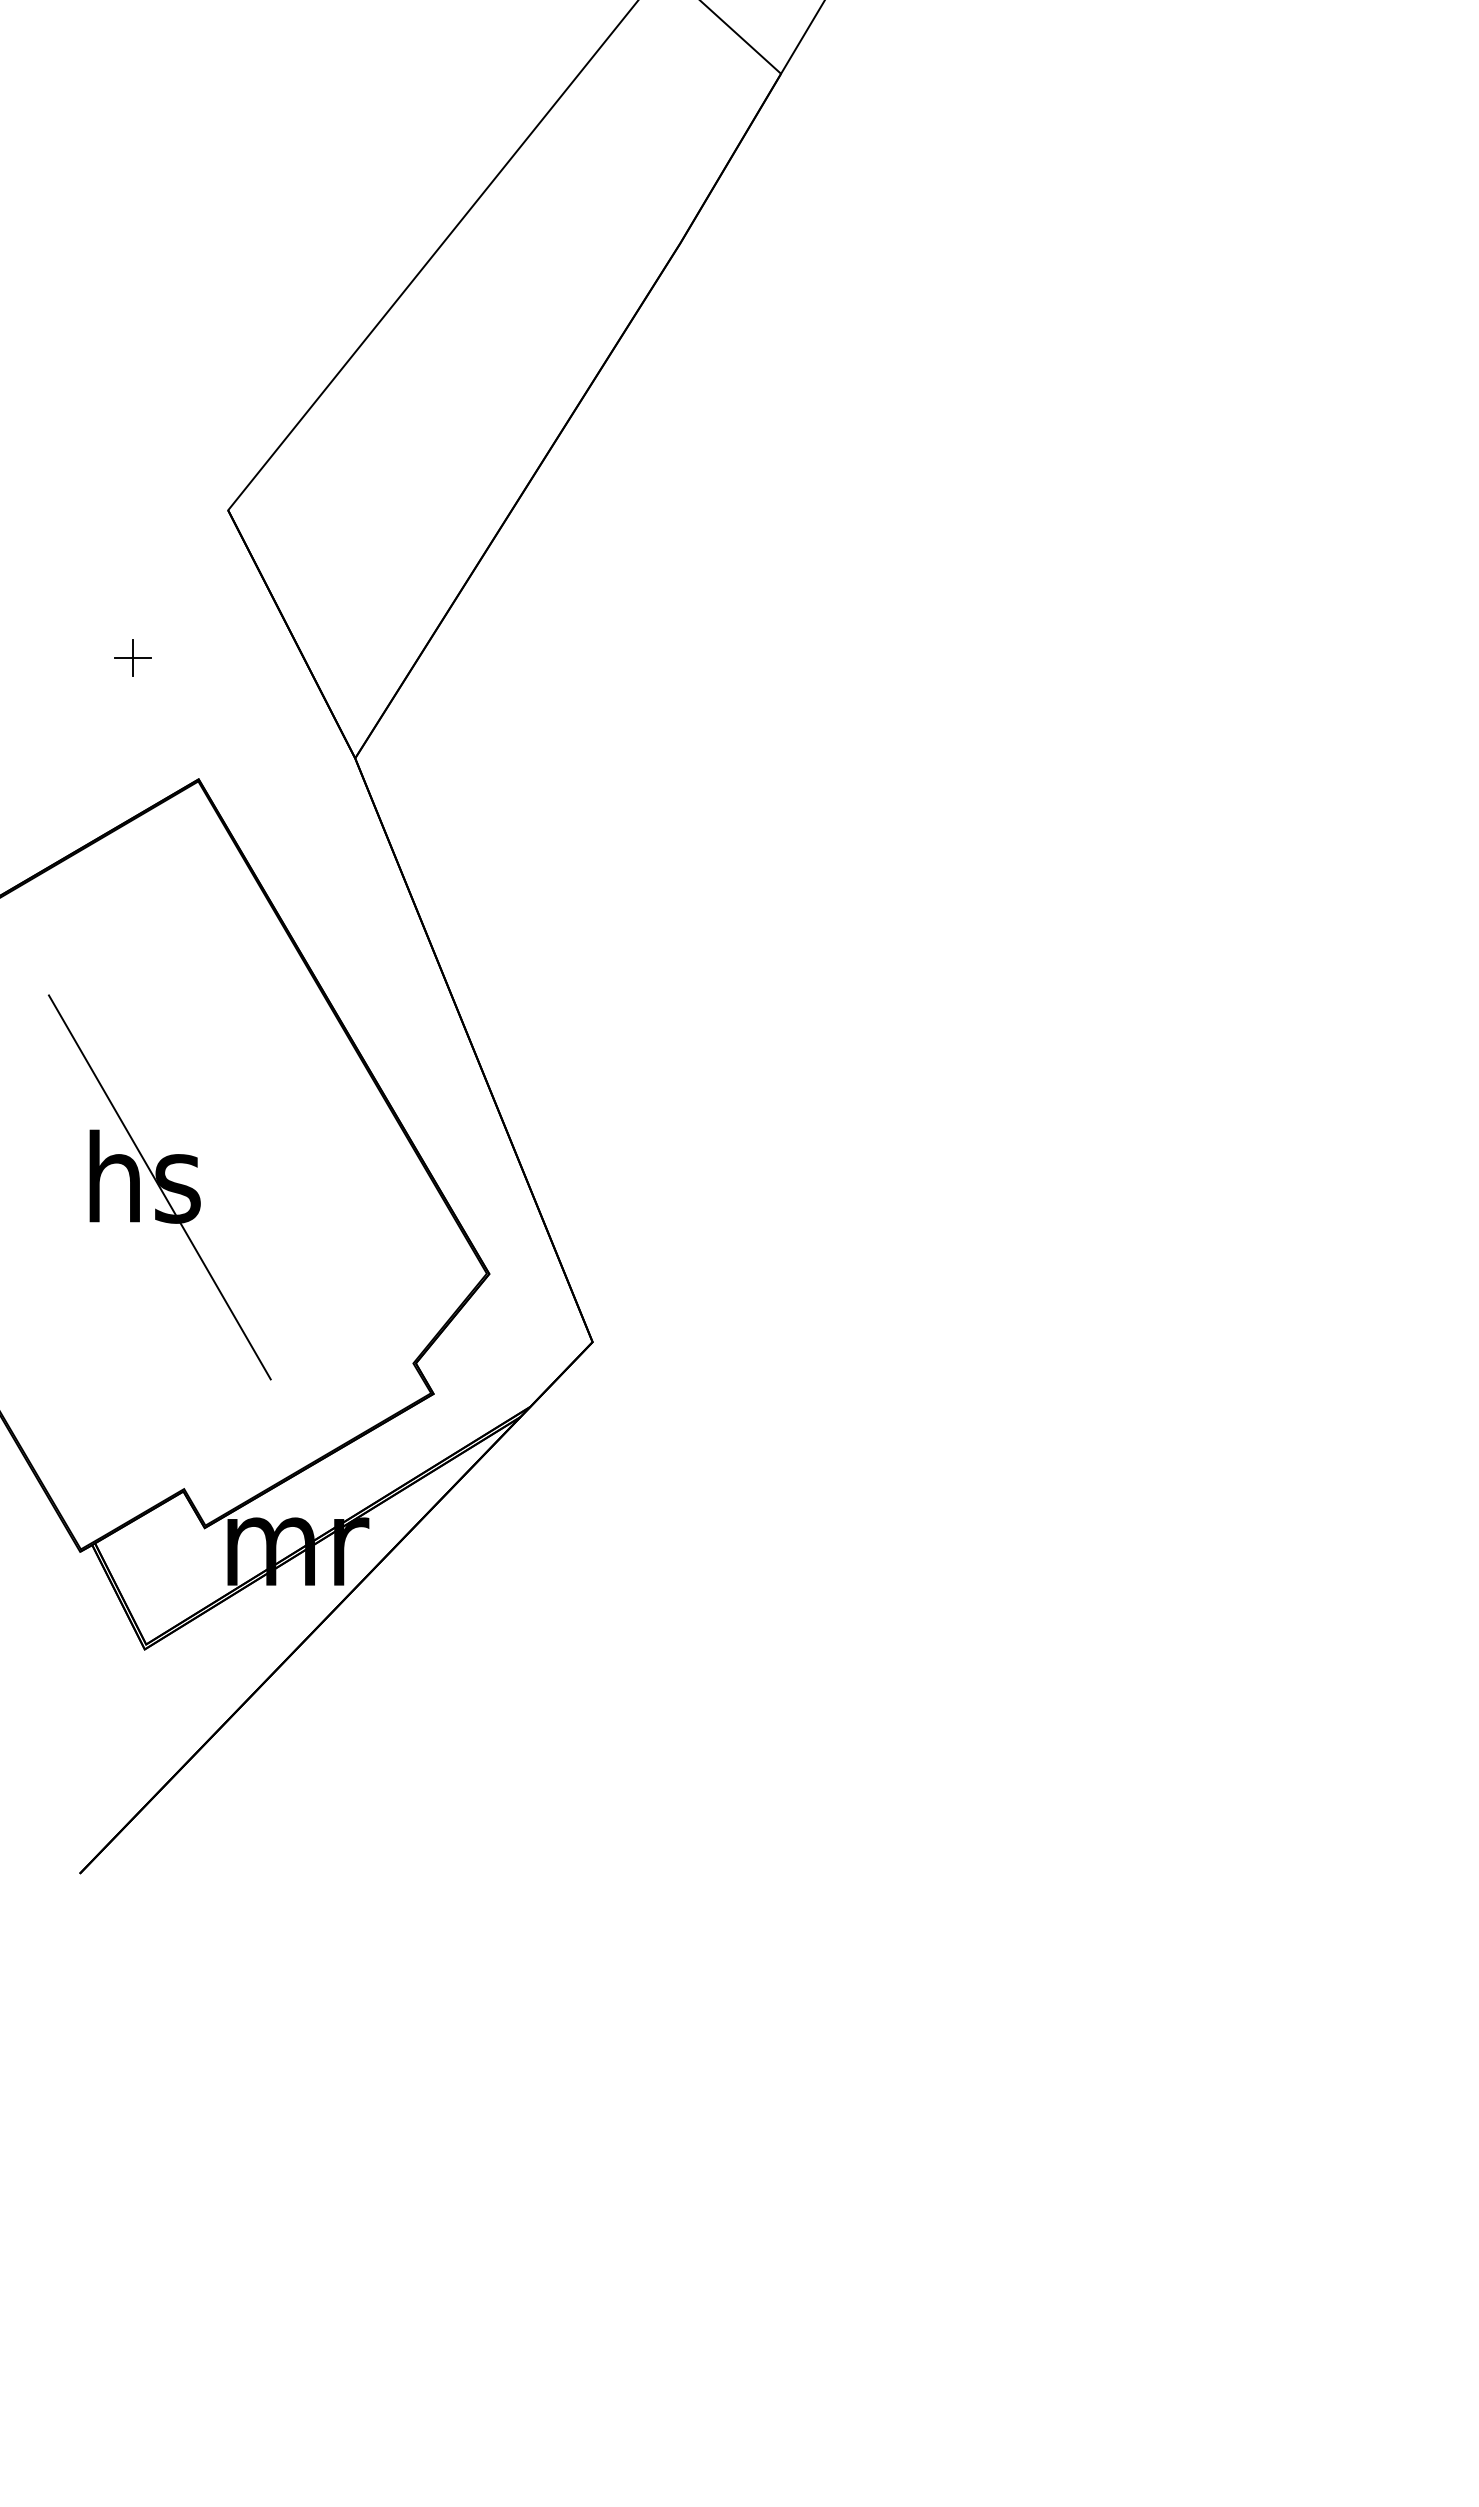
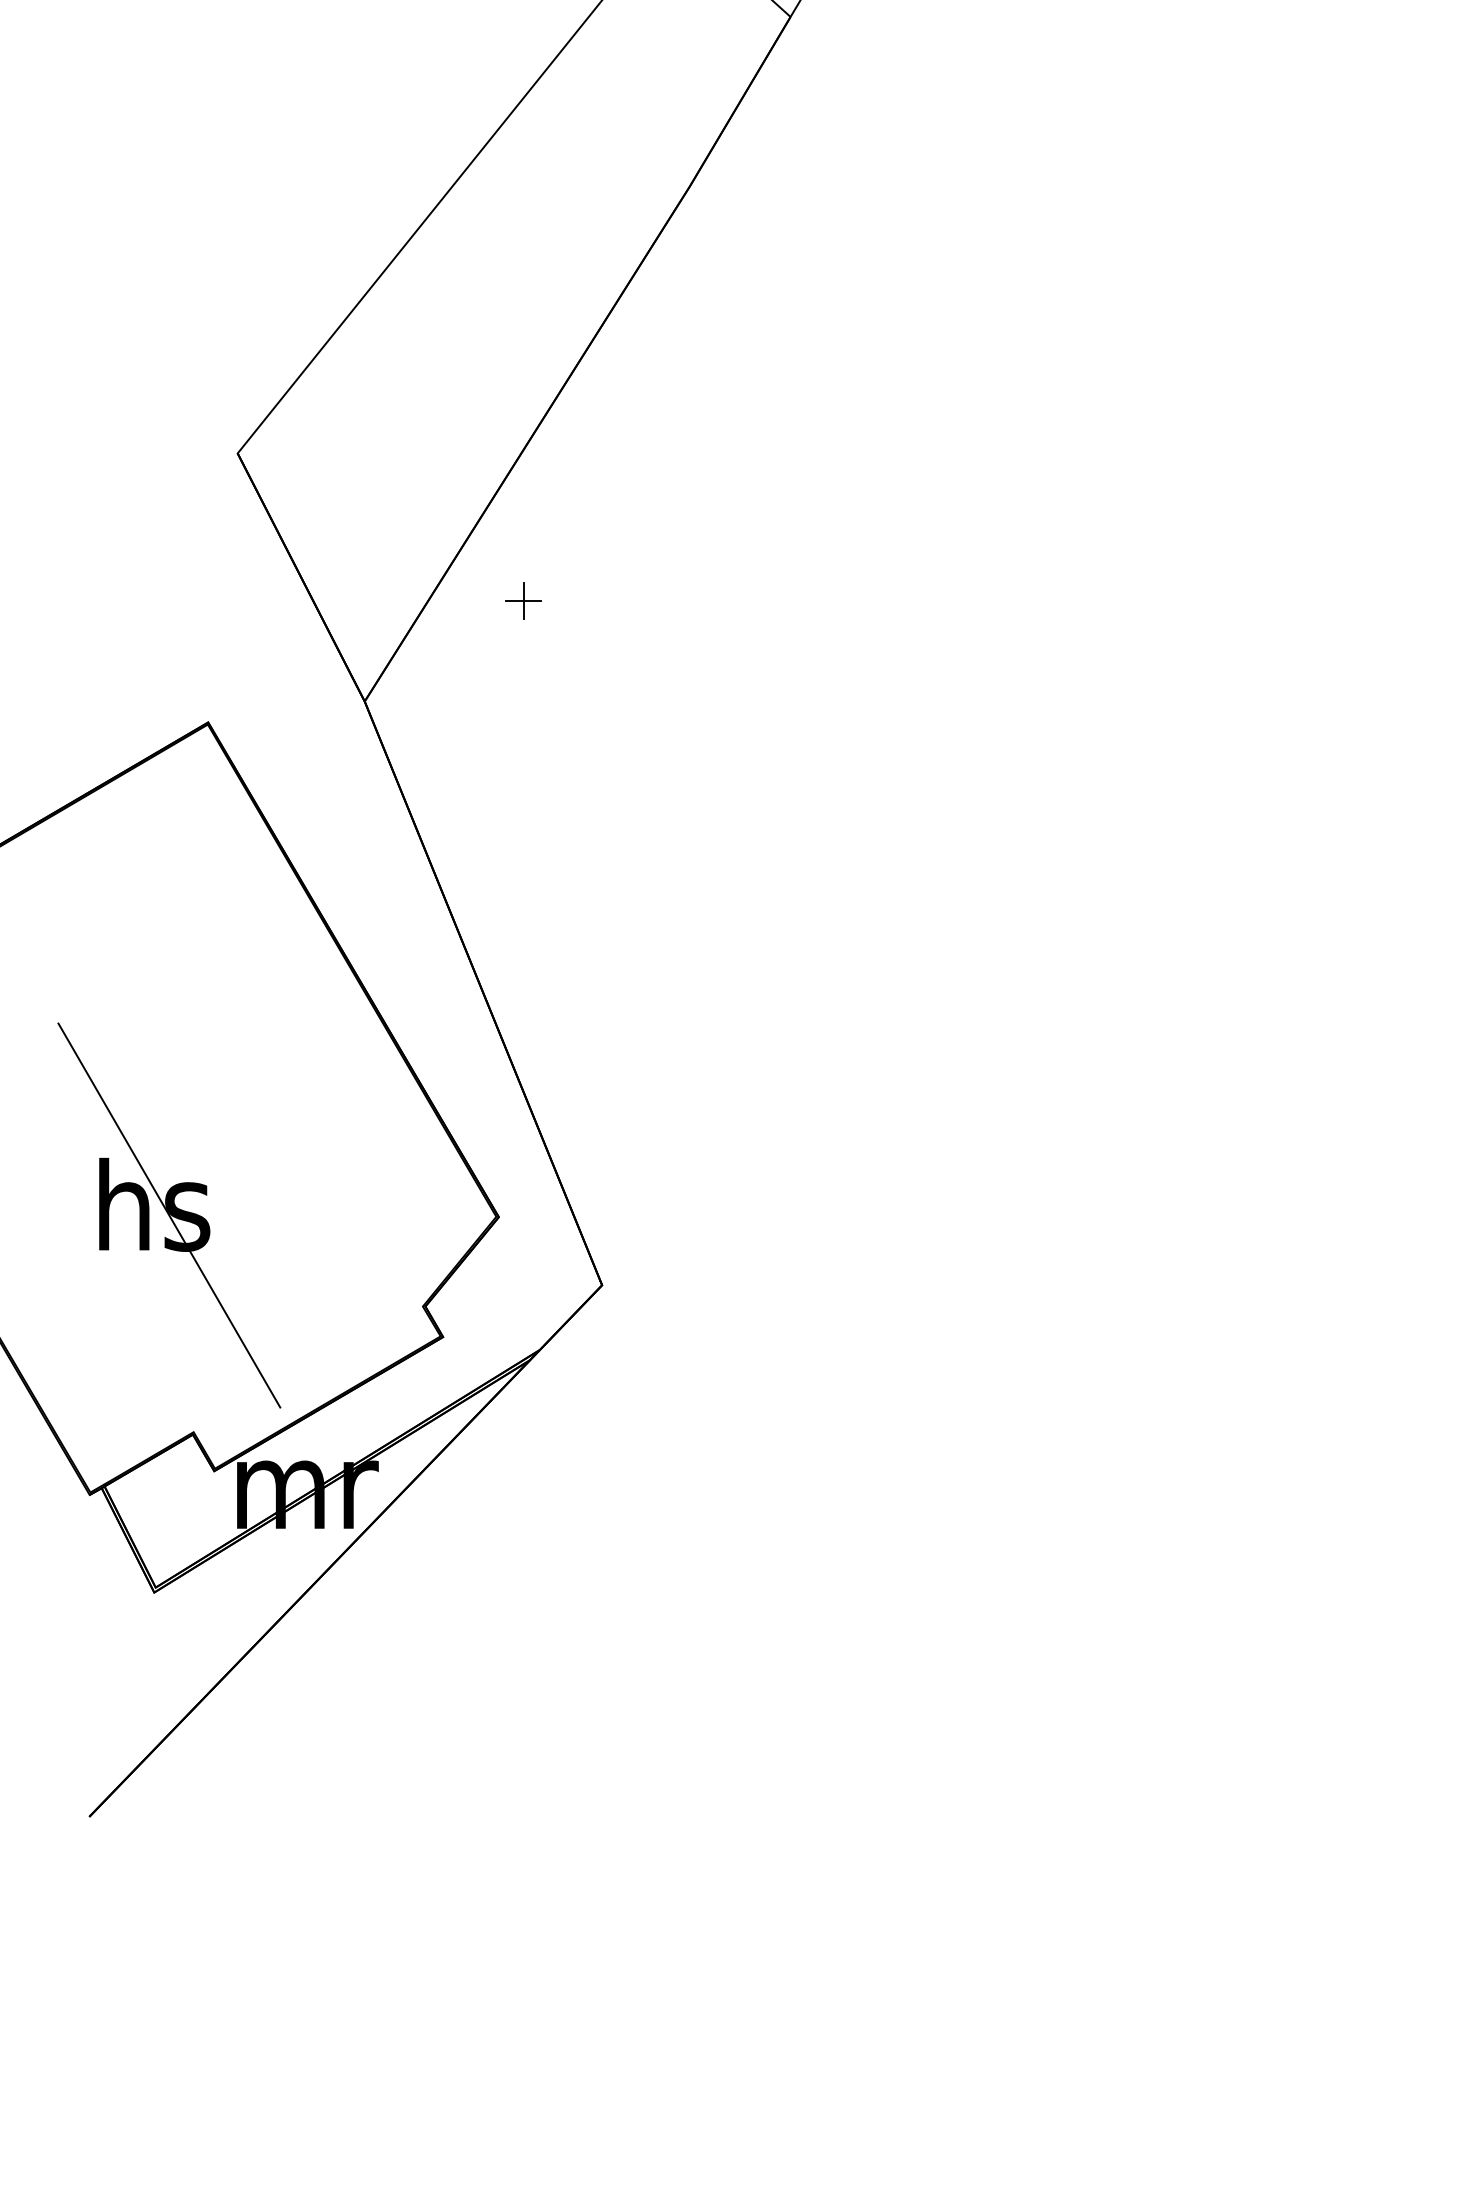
part: (132, 657) -> (523, 600), moved
part: (159, 1187) -> (169, 1215), moved

